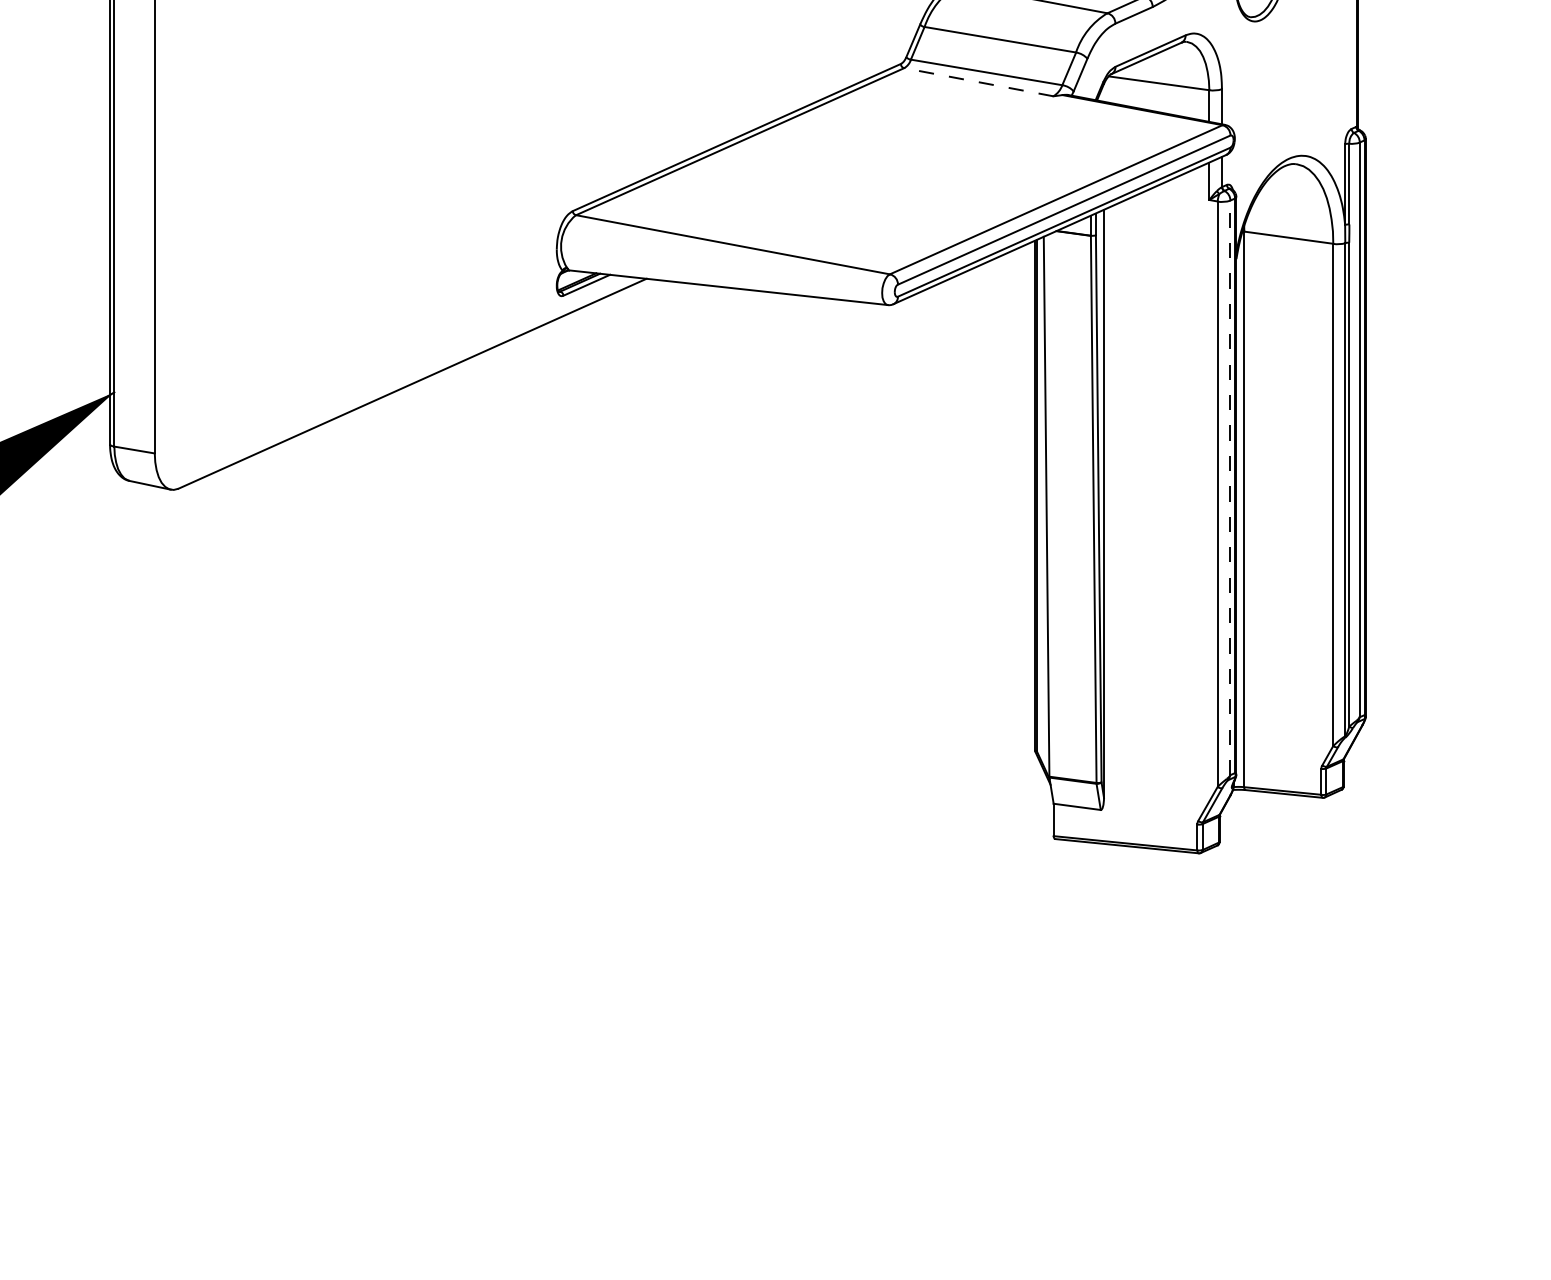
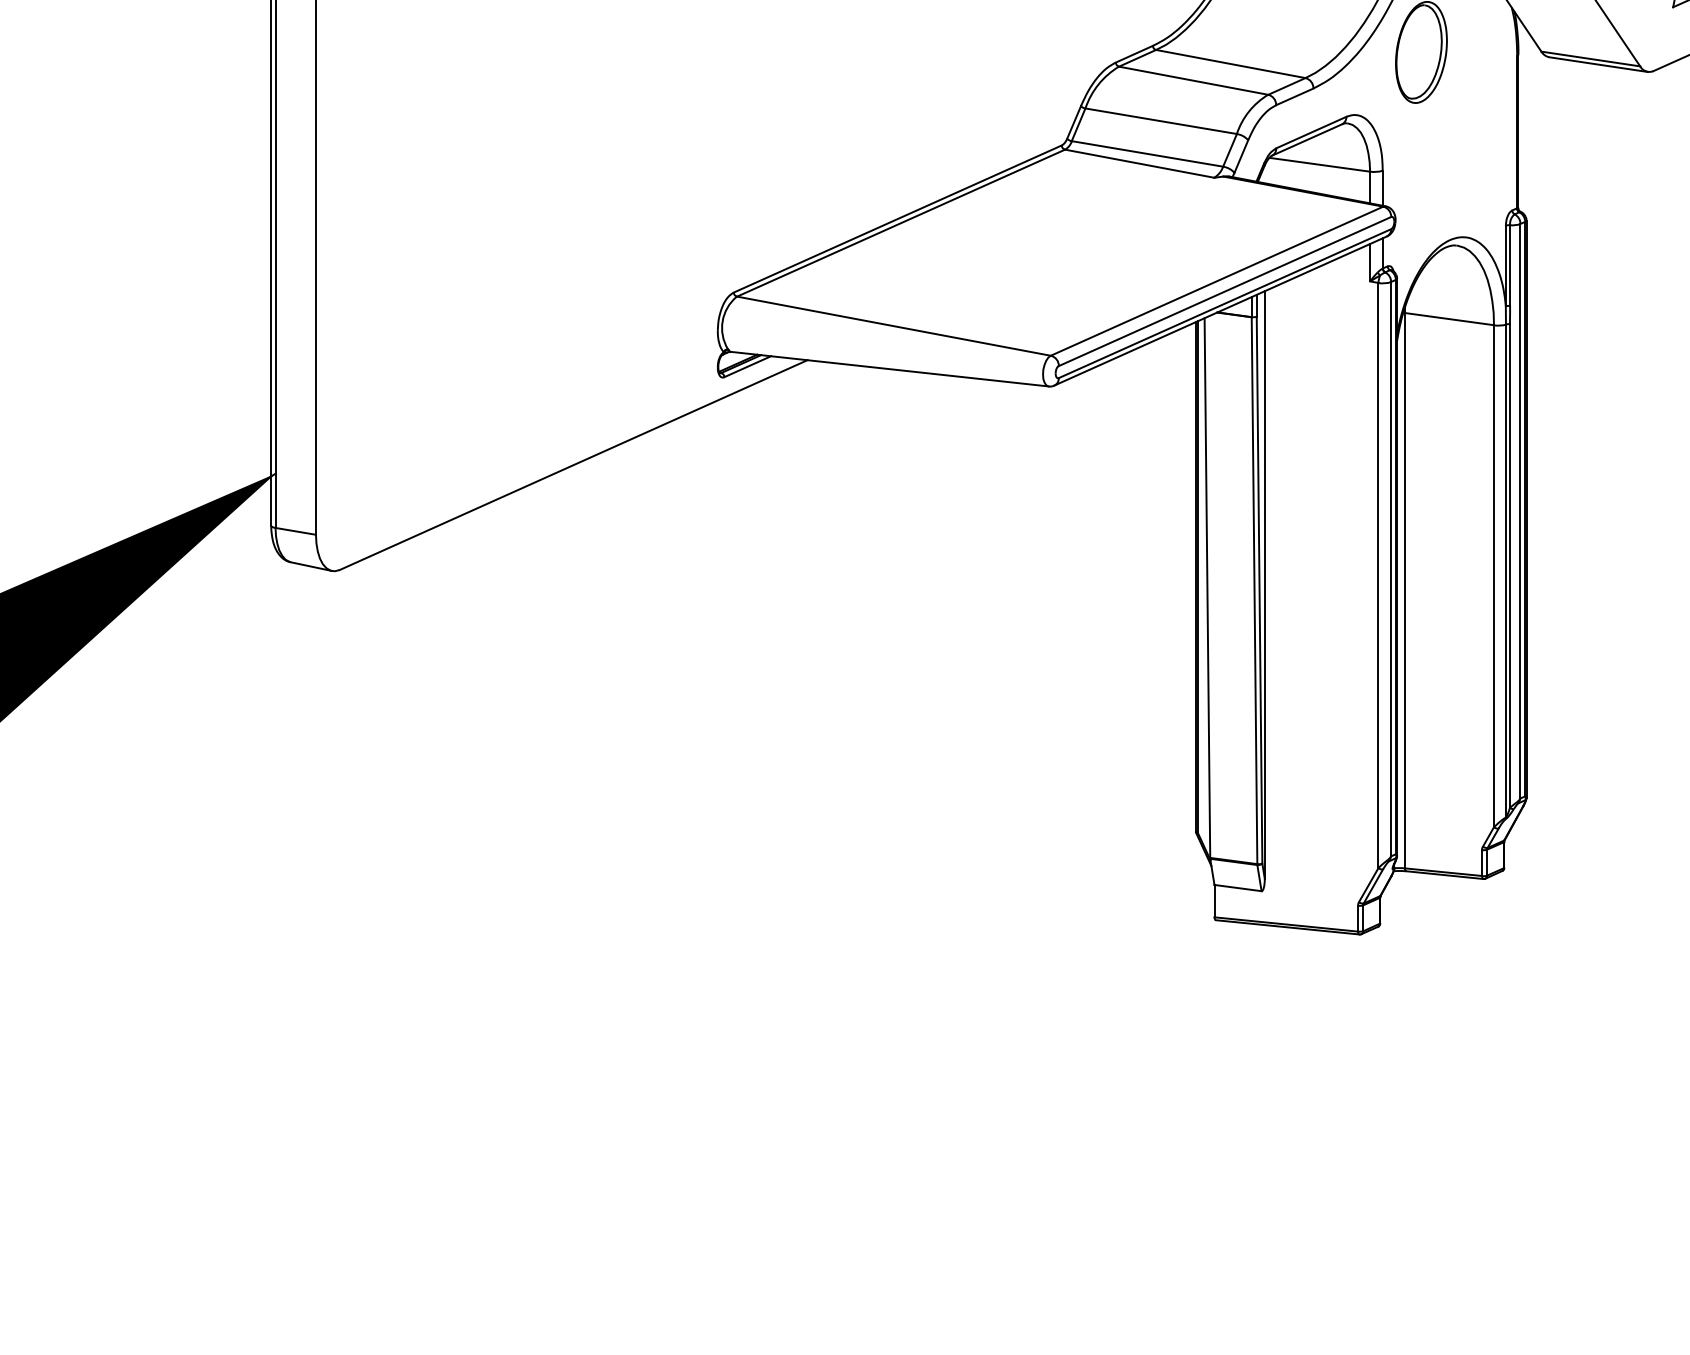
line: (978, 82) -> (1139, 163), dashed -> solid
line: (1230, 487) -> (1391, 568), dashed -> solid

